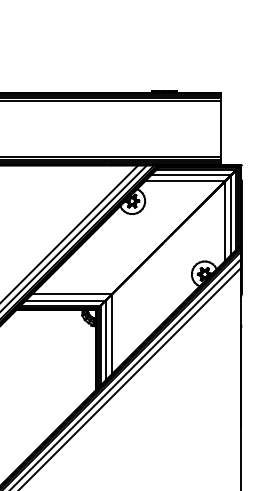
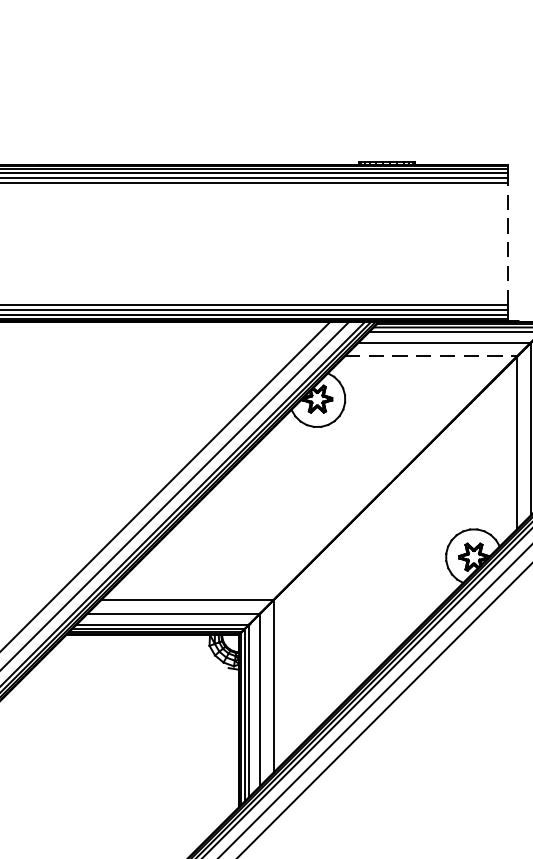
line: (220, 128) -> (507, 242), solid -> dashed
line: (184, 181) -> (430, 356), solid -> dashed

